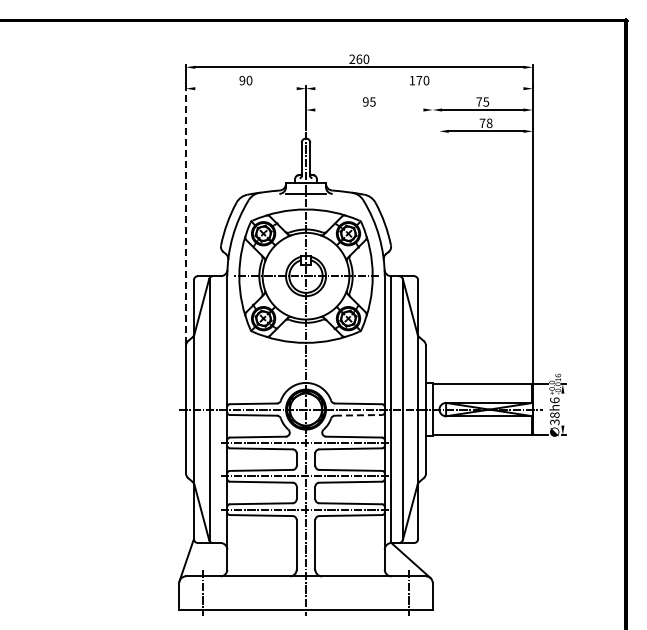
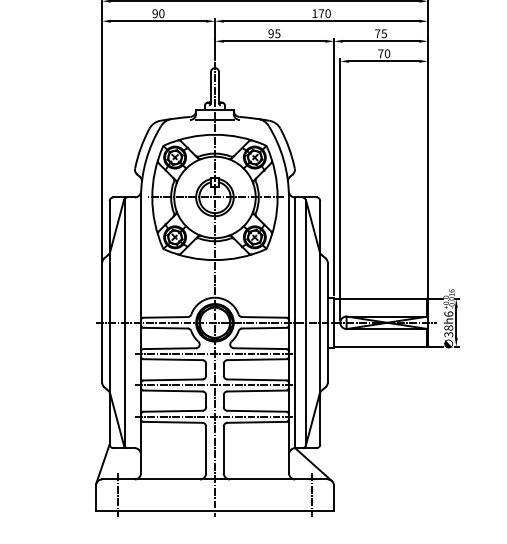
line: (245, 88) -> (158, 21), added
line: (419, 88) -> (321, 21), added
line: (369, 110) -> (274, 41), added
text: (489, 123) -> (387, 53), 78 -> 70
line: (185, 214) -> (101, 139), dashed -> solid
line: (432, 243) -> (333, 166), added
line: (439, 267) -> (340, 189), added
line: (562, 409) -> (455, 322), added
line: (358, 415) -> (264, 328), dashed -> solid

